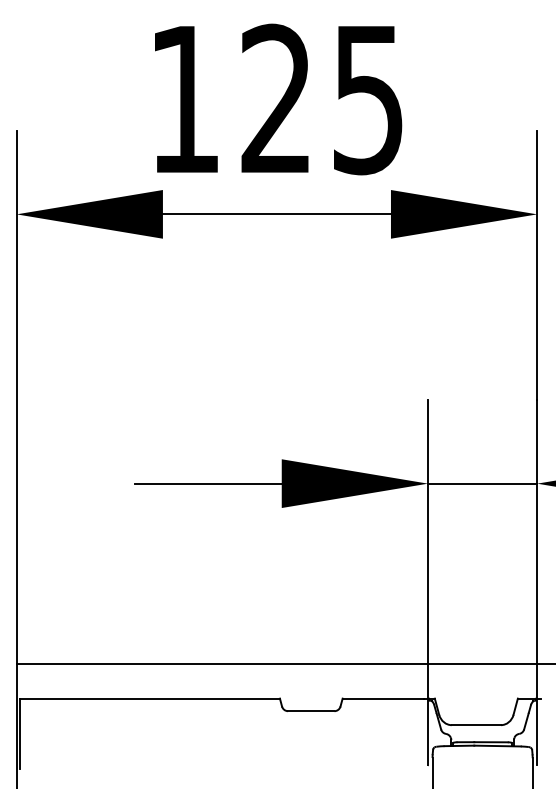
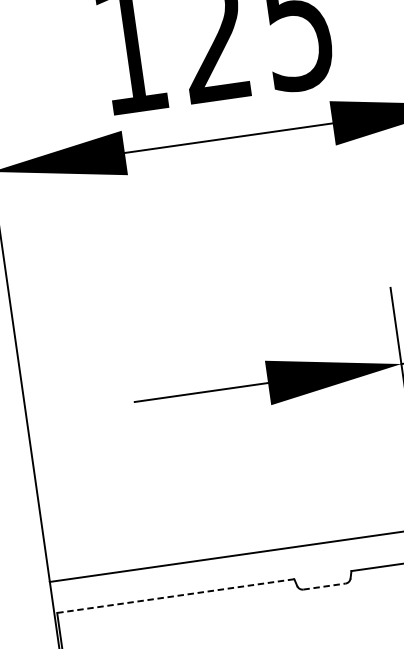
line: (150, 698) -> (176, 595), solid -> dashed
line: (311, 711) -> (324, 586), solid -> dashed

